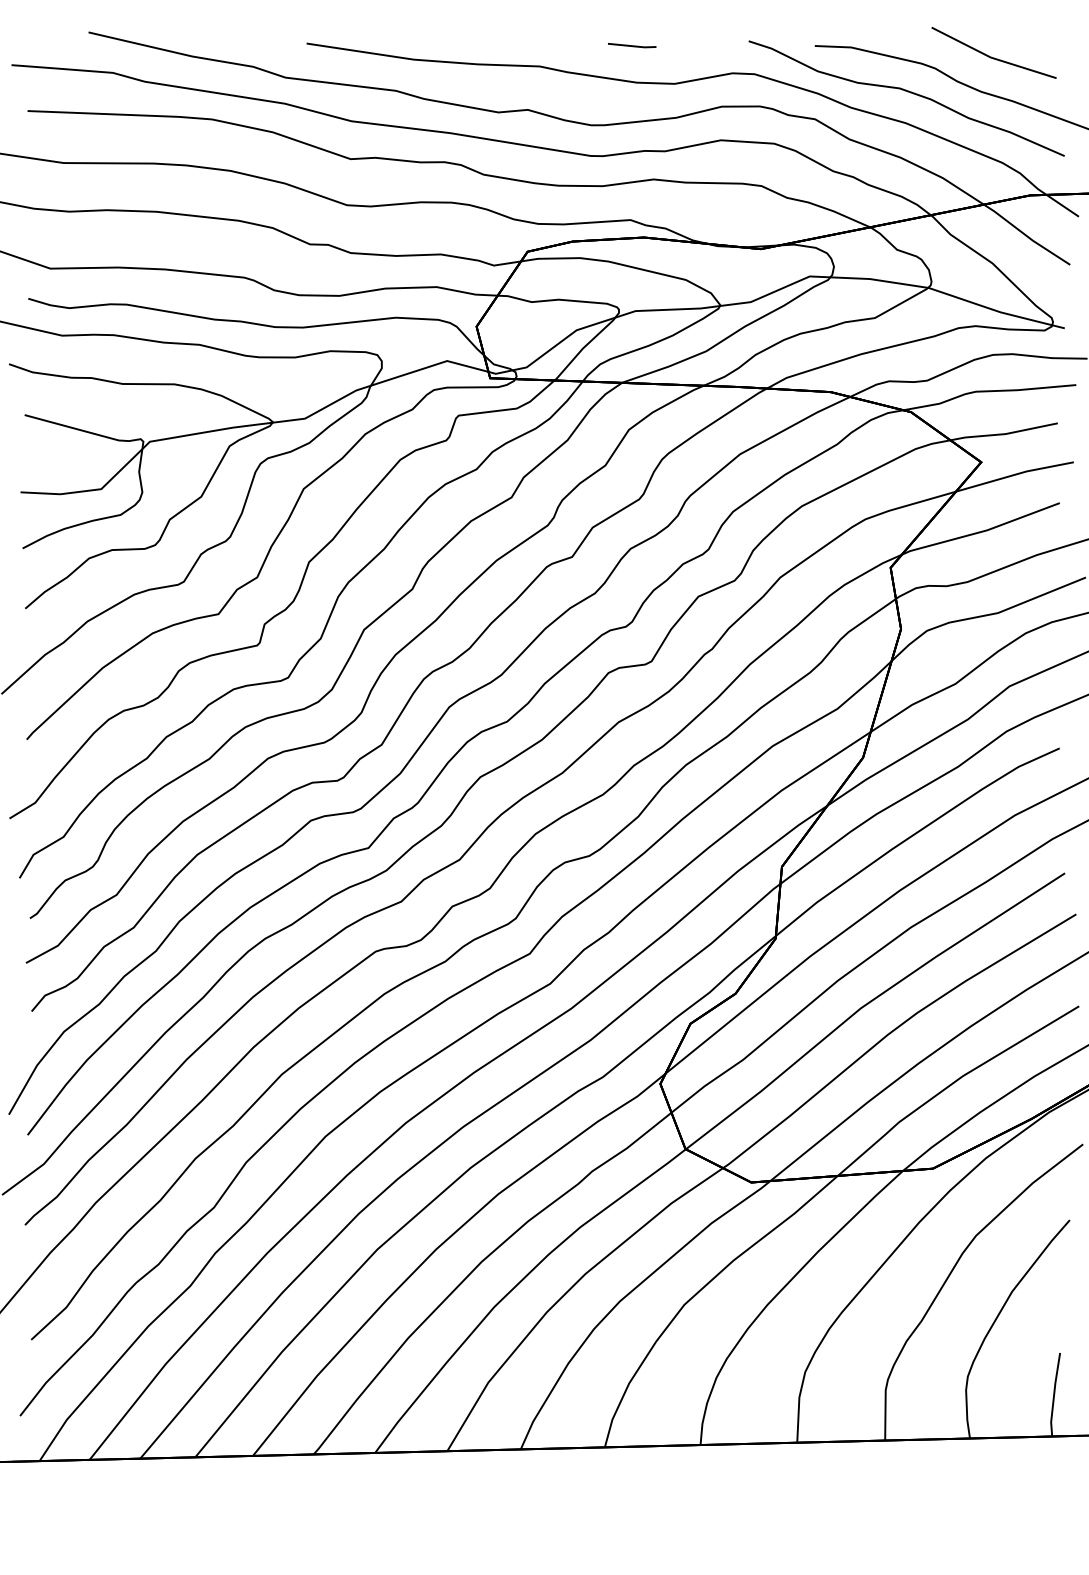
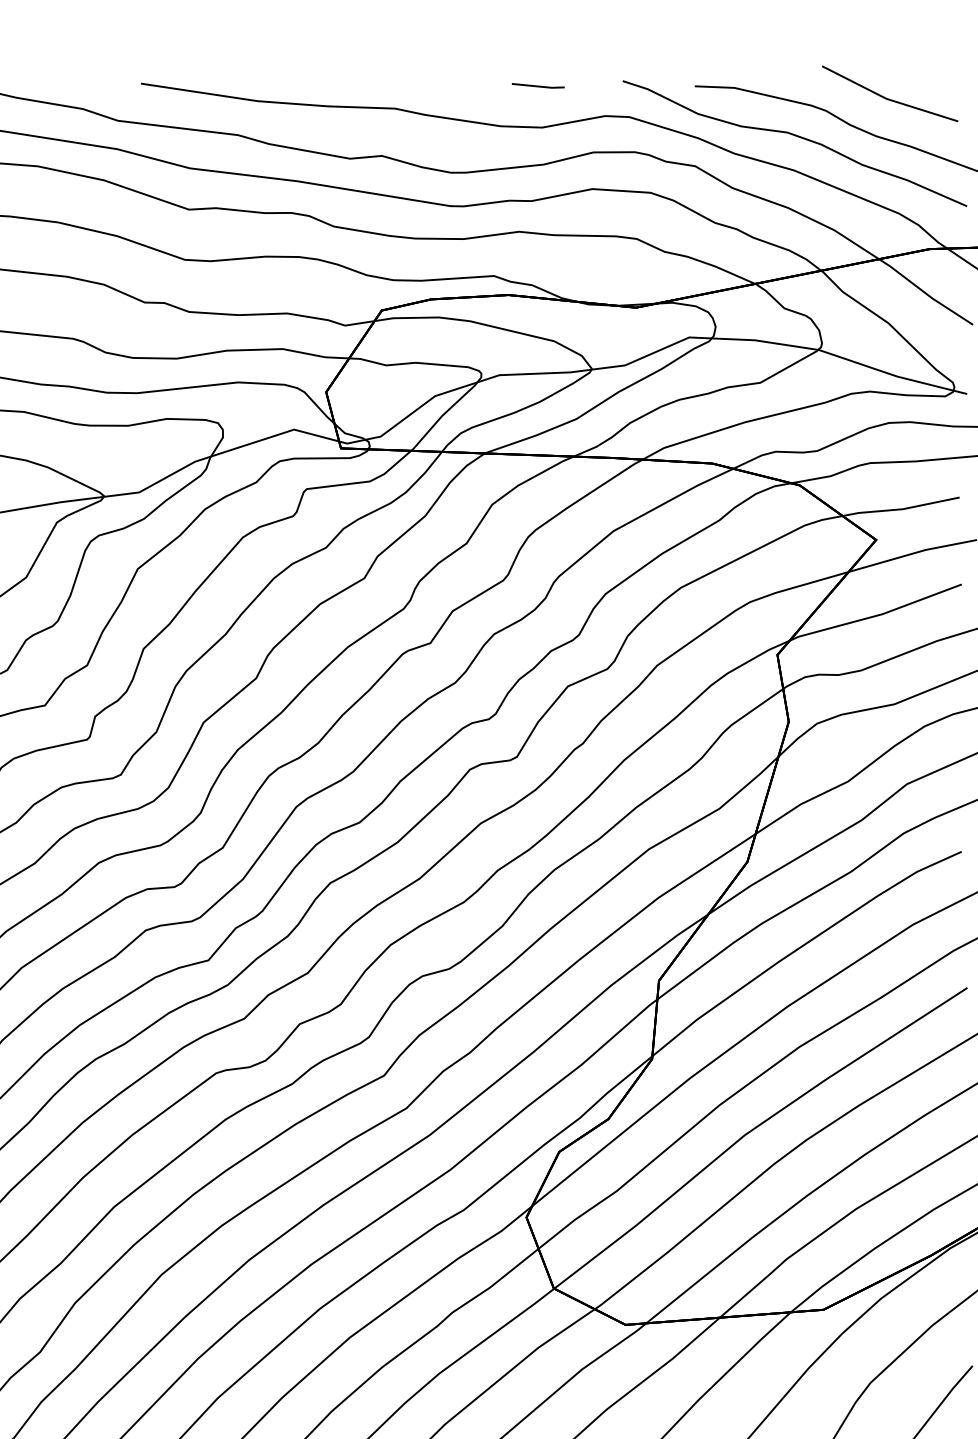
line: (632, 45) -> (538, 85), moved

